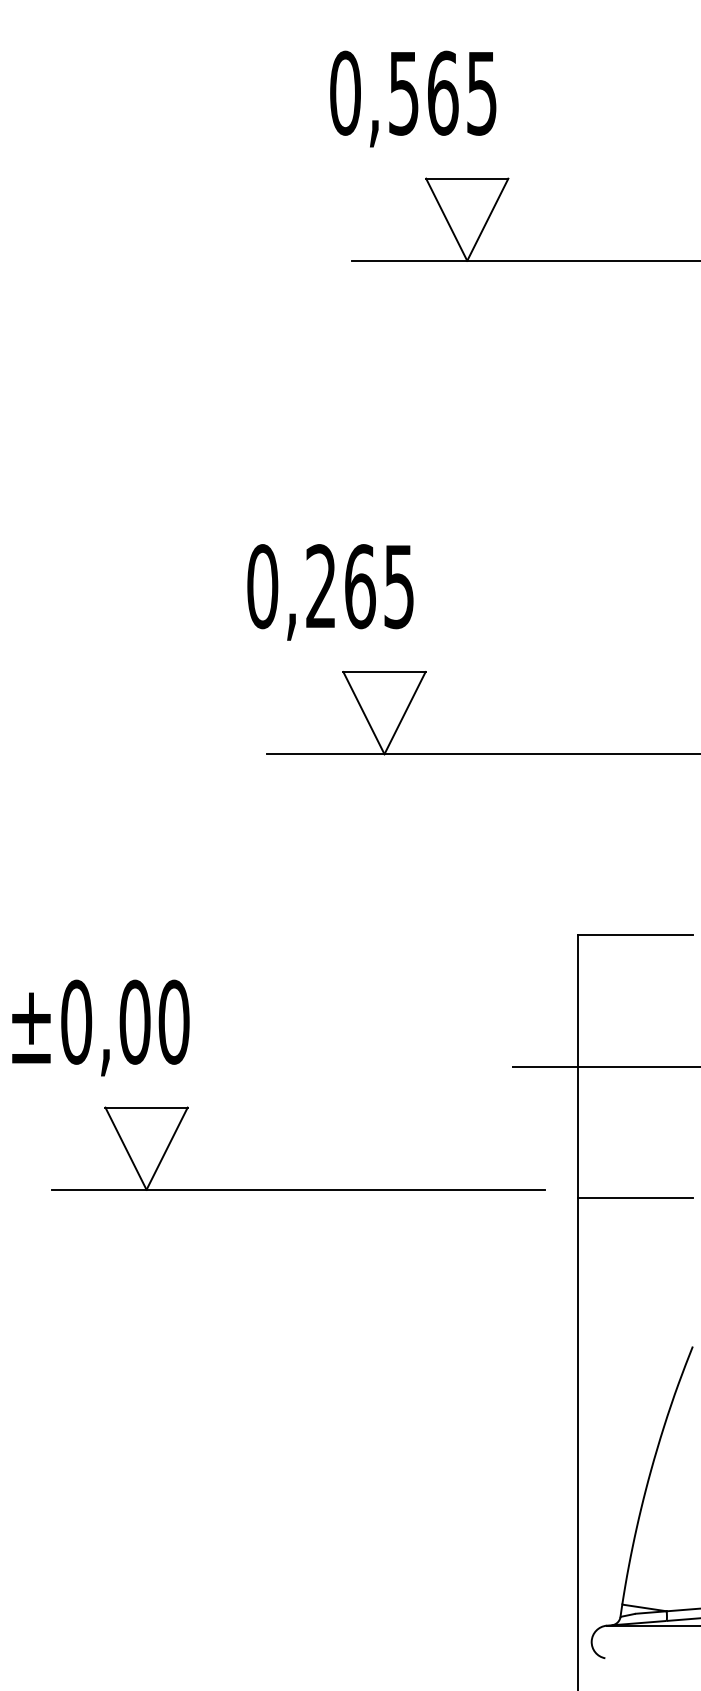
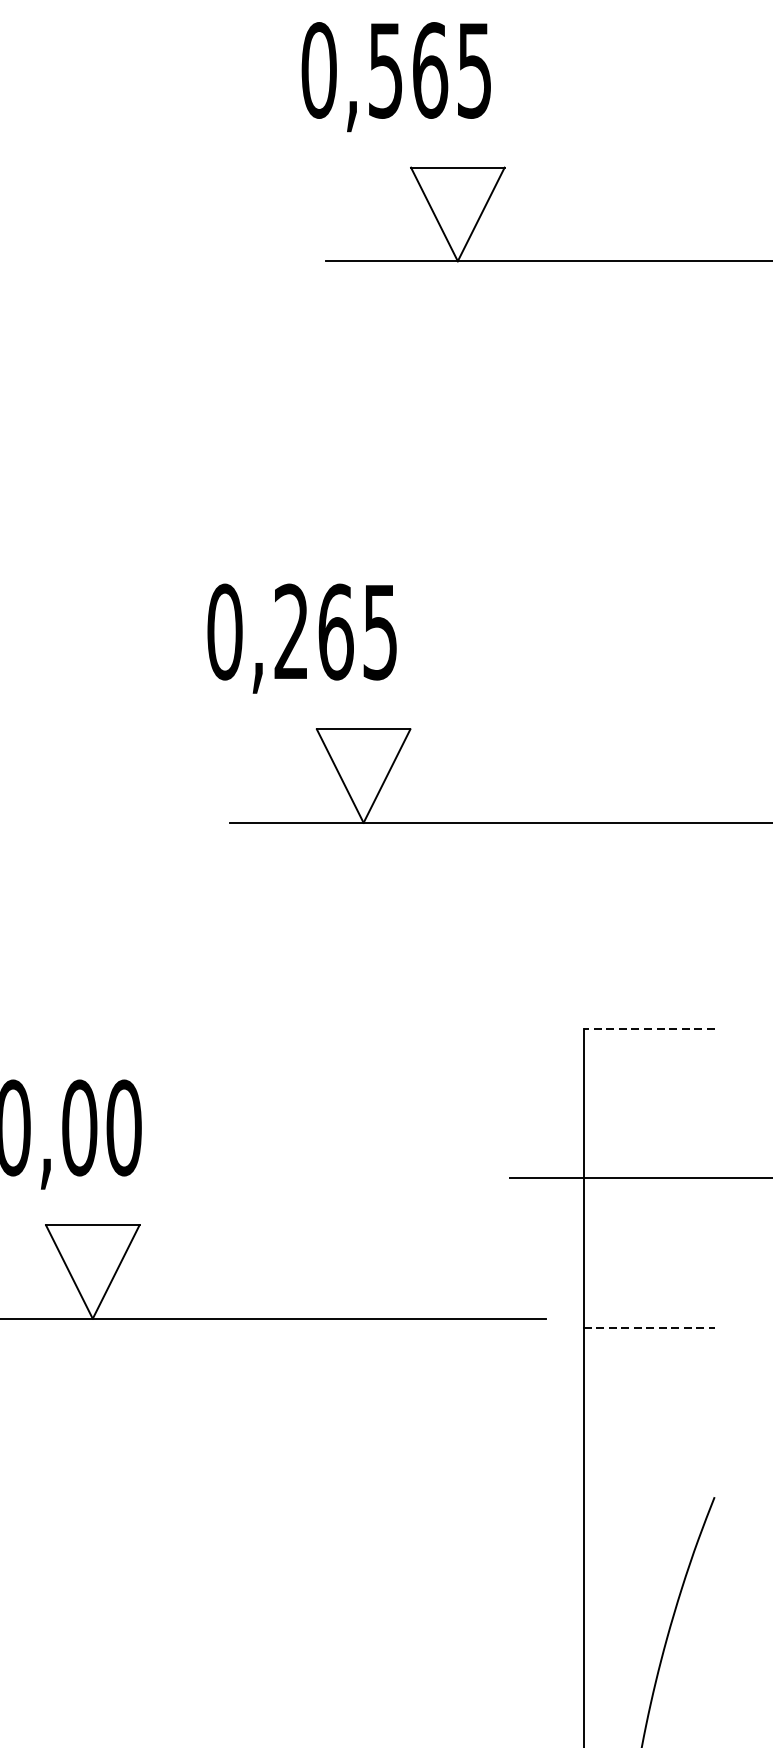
line: (635, 935) -> (649, 1029), solid -> dashed
line: (635, 1198) -> (649, 1328), solid -> dashed

